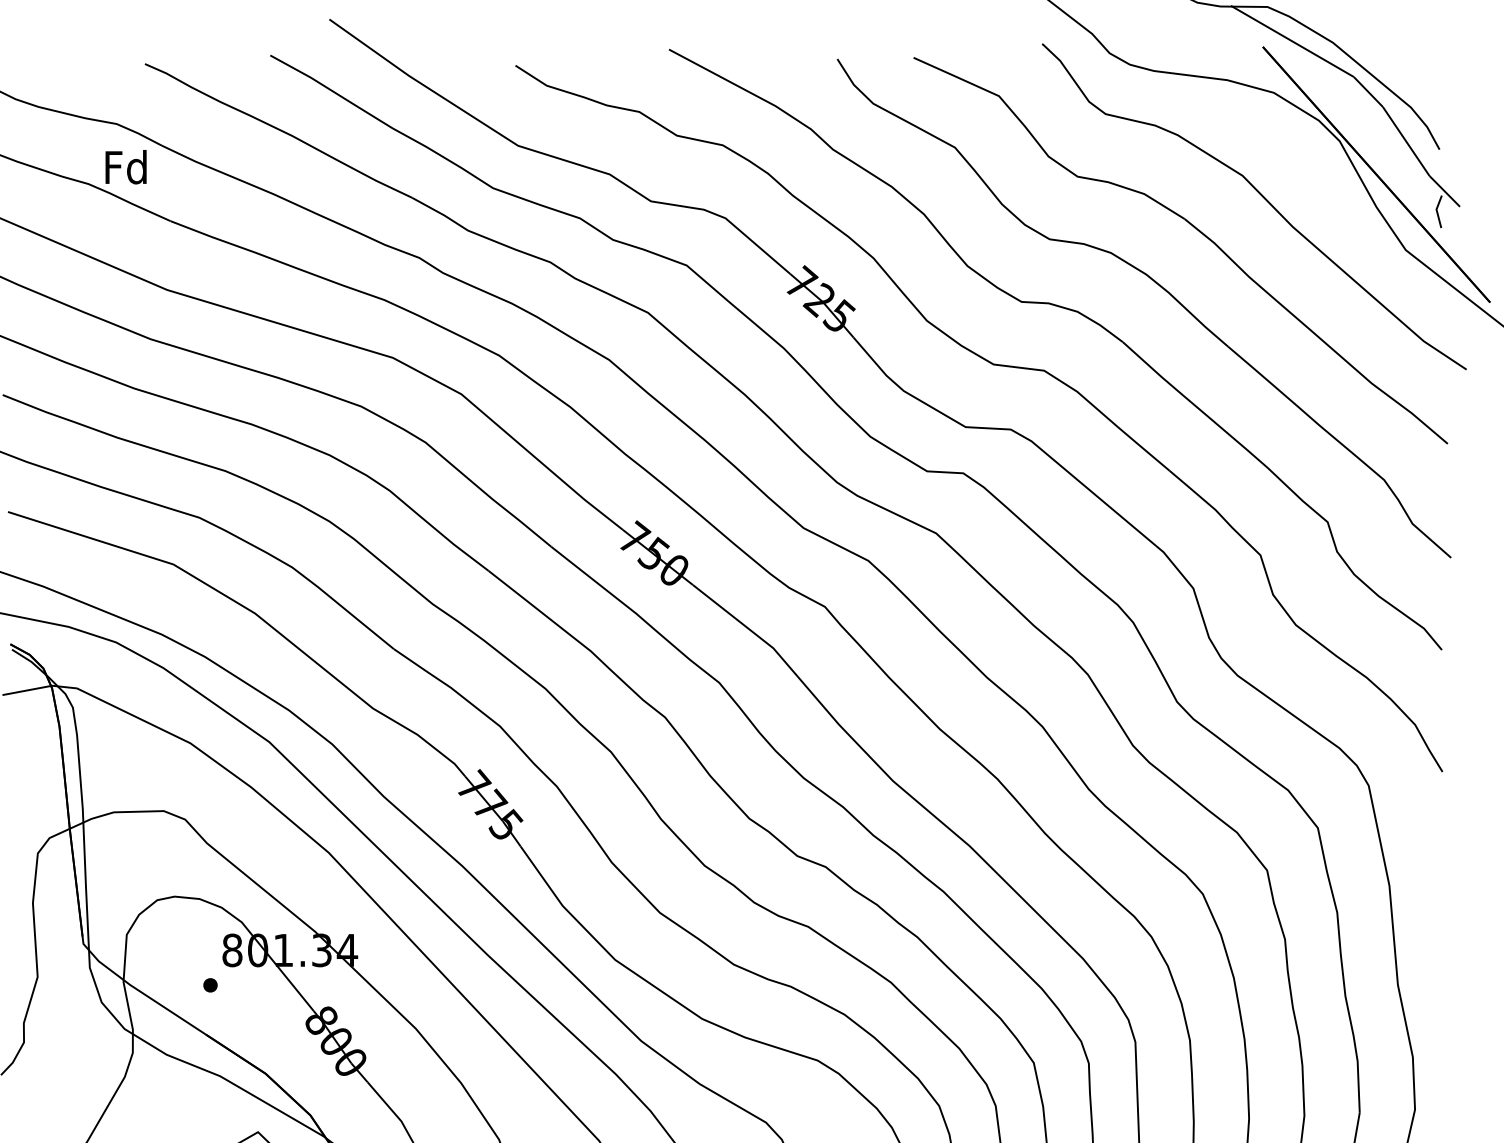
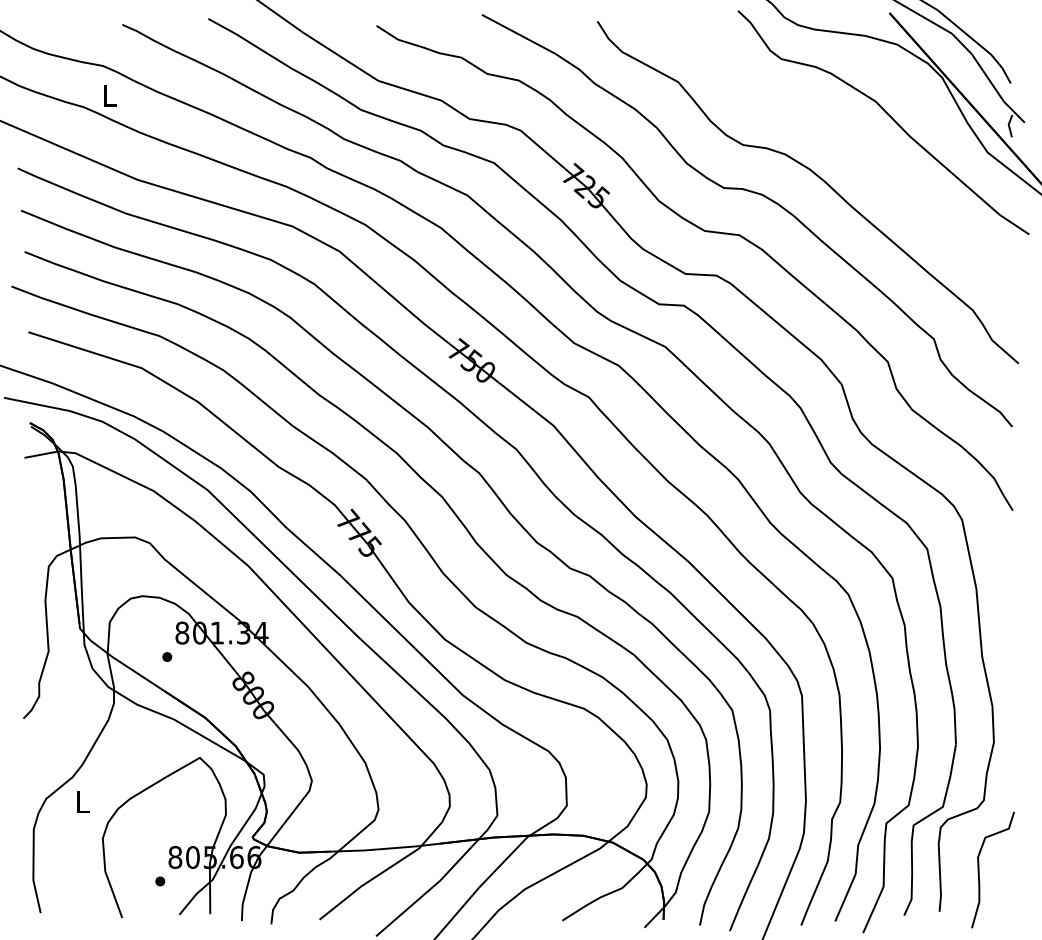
text: (126, 167) -> (109, 95), Fd -> L
part: (1197, 231) -> (844, 139), removed

